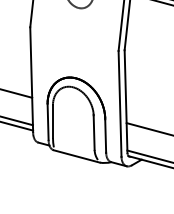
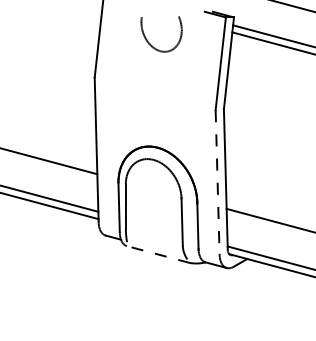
line: (119, 103) -> (217, 182), solid -> dashed
line: (76, 156) -> (158, 254), solid -> dashed

